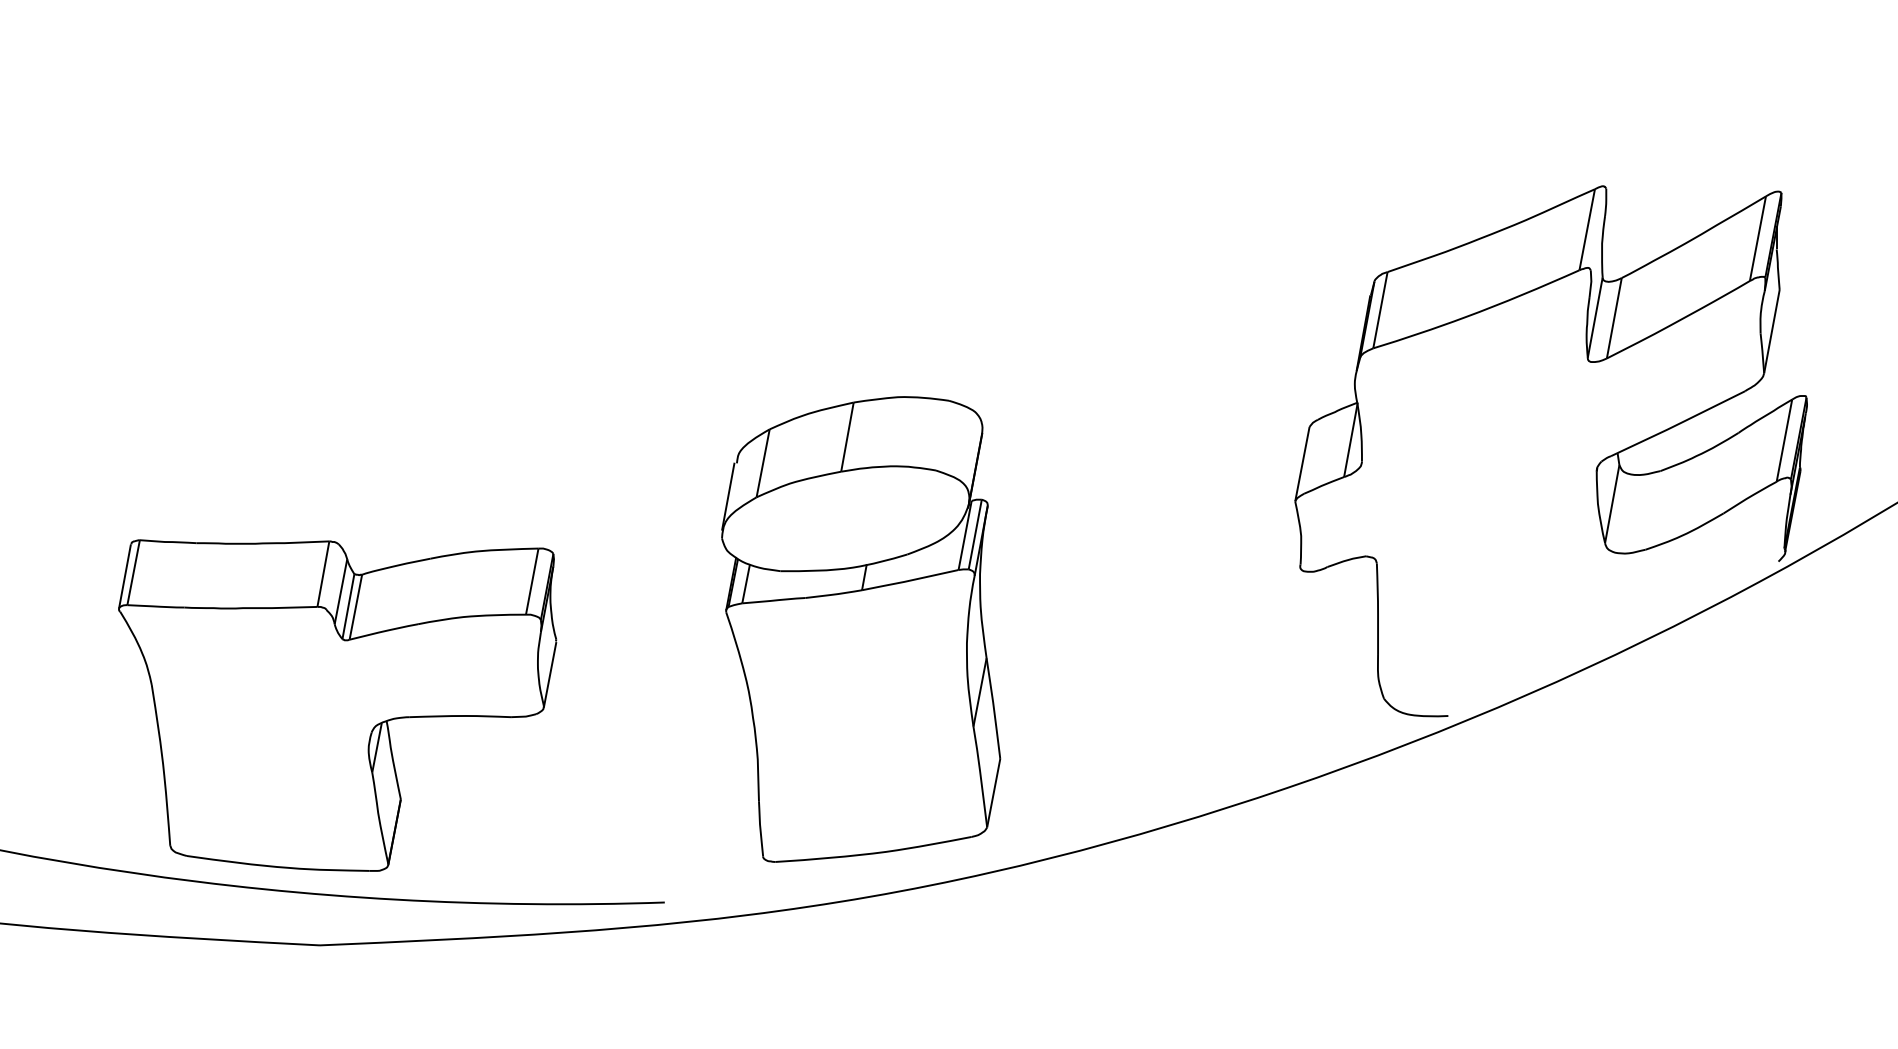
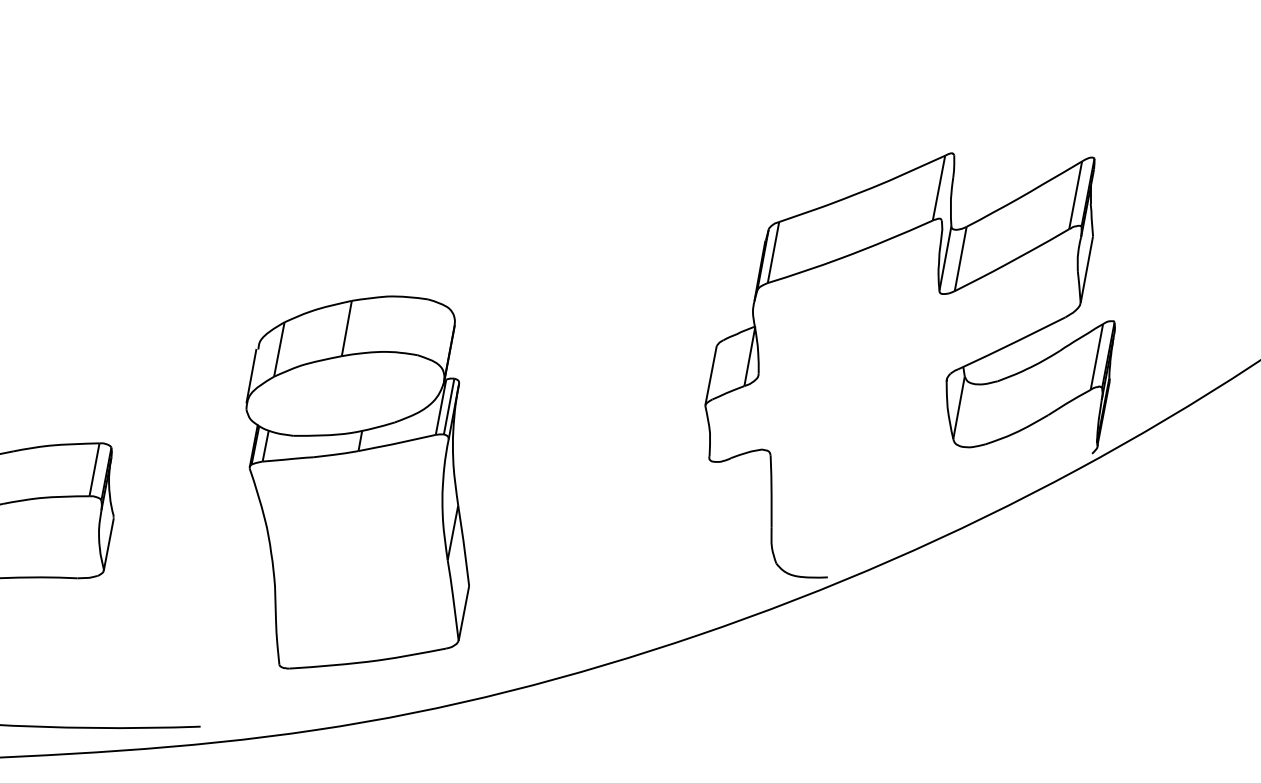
part: (861, 629) -> (358, 482), moved

